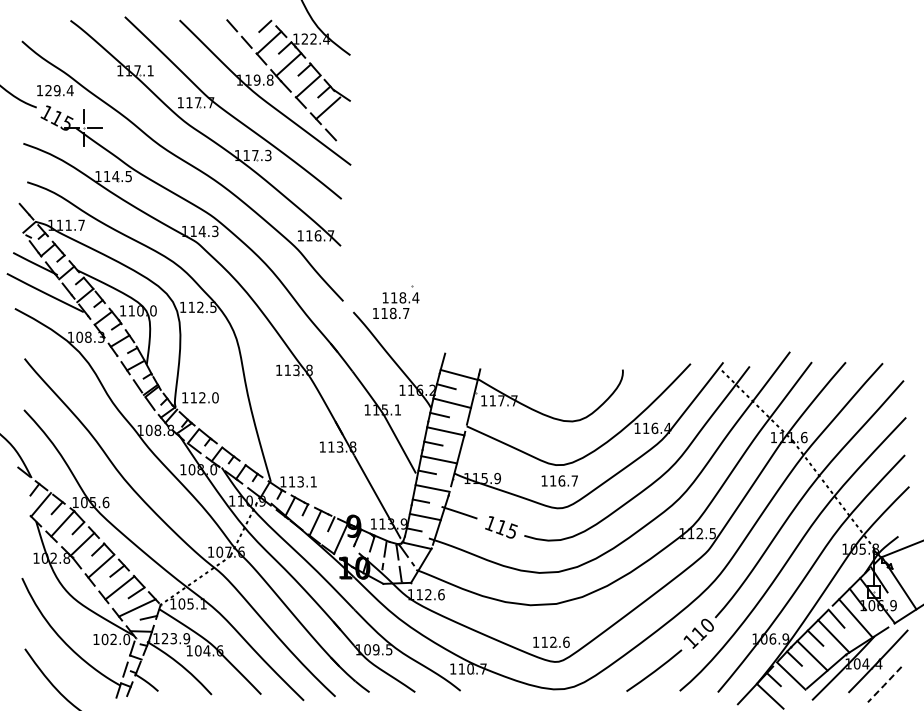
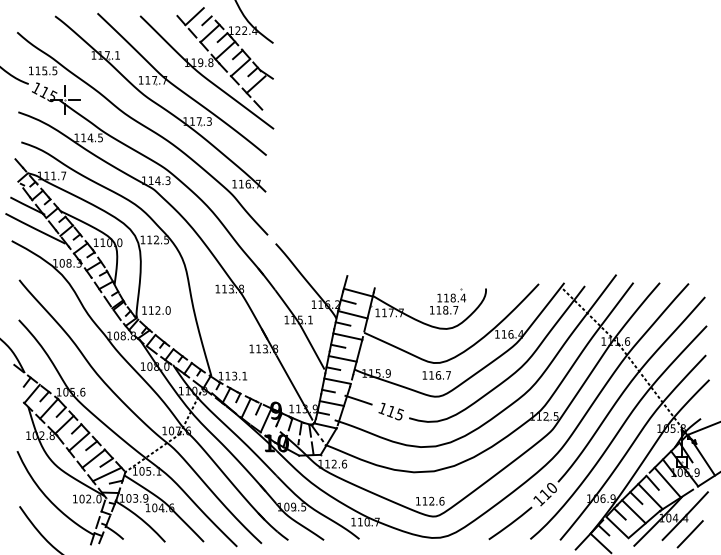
line: (249, 21) -> (194, 16), added
text: (59, 90) -> (46, 70), 129.4 -> 115.5
part: (396, 302) -> (448, 301), moved
text: (164, 638) -> (128, 498), 123.9 -> 103.9
line: (884, 685) -> (690, 534), dashed -> solid

